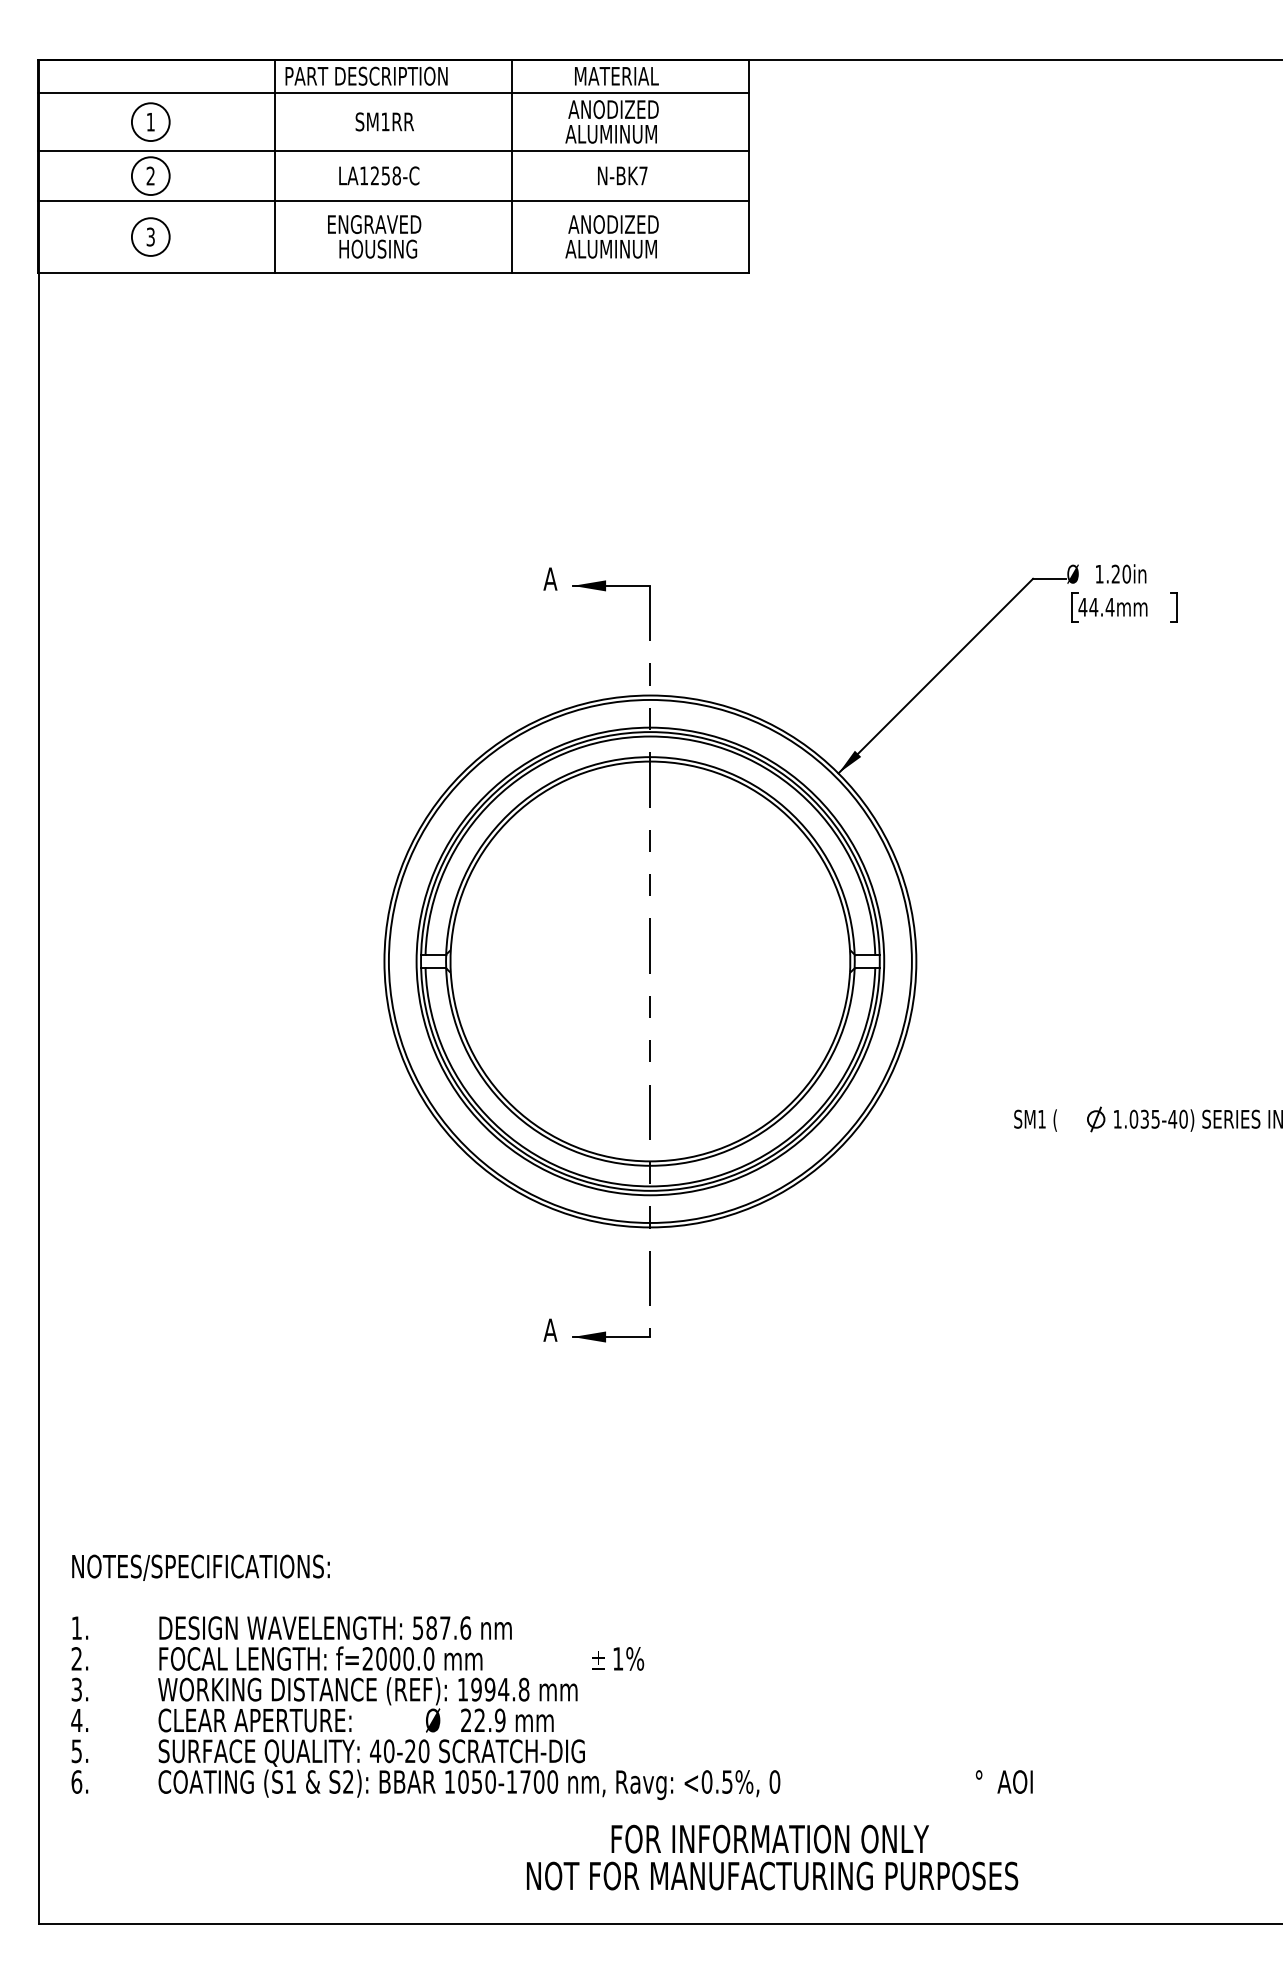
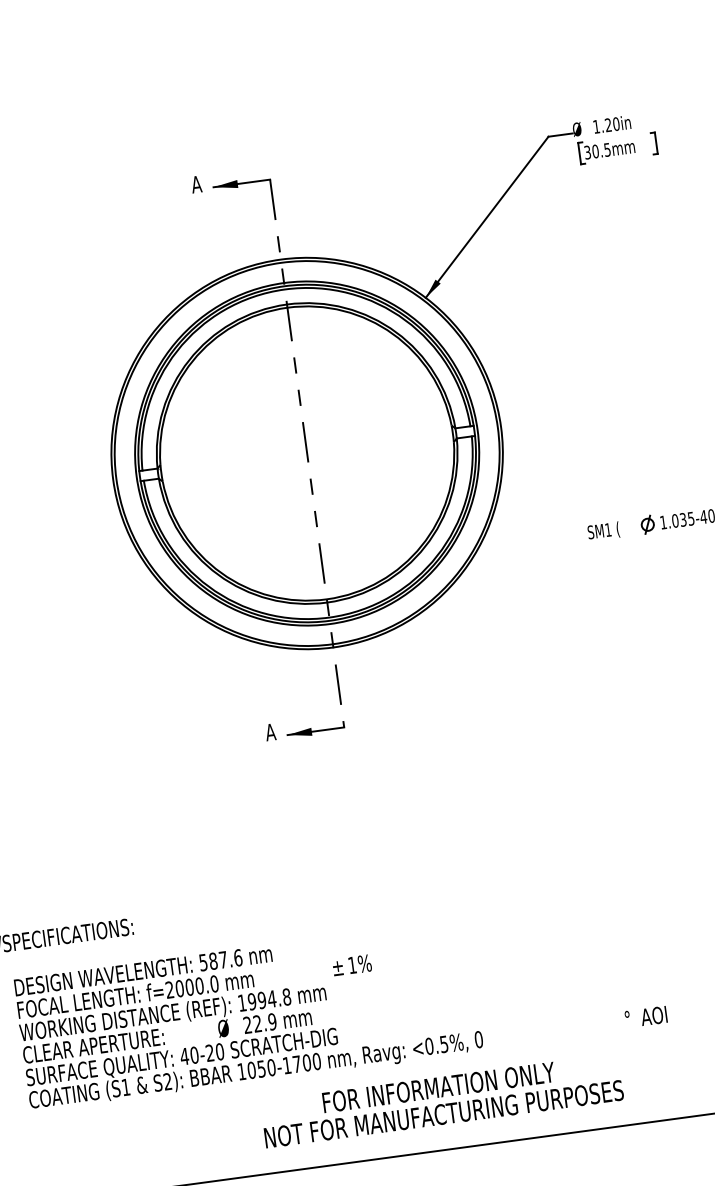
text: (1096, 606) -> (597, 150), 44.4mm -> 30.5mm
text: (772, 1857) -> (442, 1100), moved

